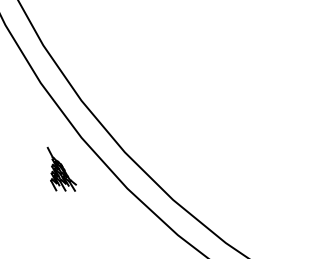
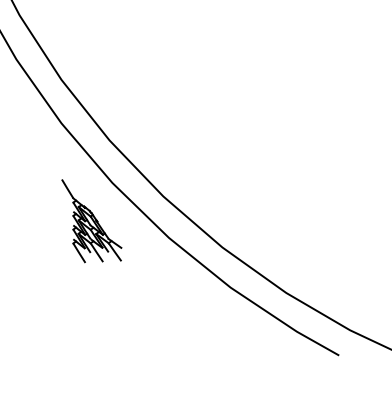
part: (61, 169) -> (91, 221), size x1.67

